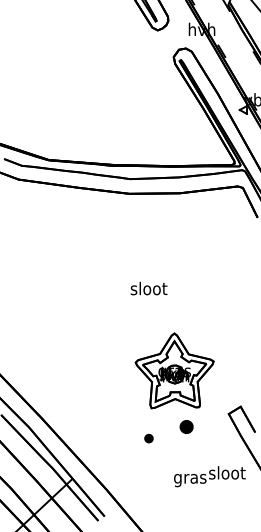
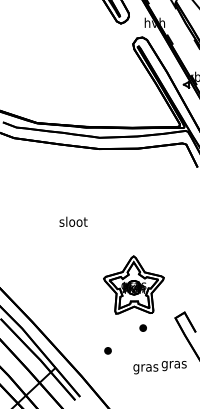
text: (148, 288) -> (73, 221), moved
part: (186, 426) -> (143, 327), size x0.62
part: (148, 438) -> (107, 350), moved
text: (227, 474) -> (174, 364), sloot -> gras

